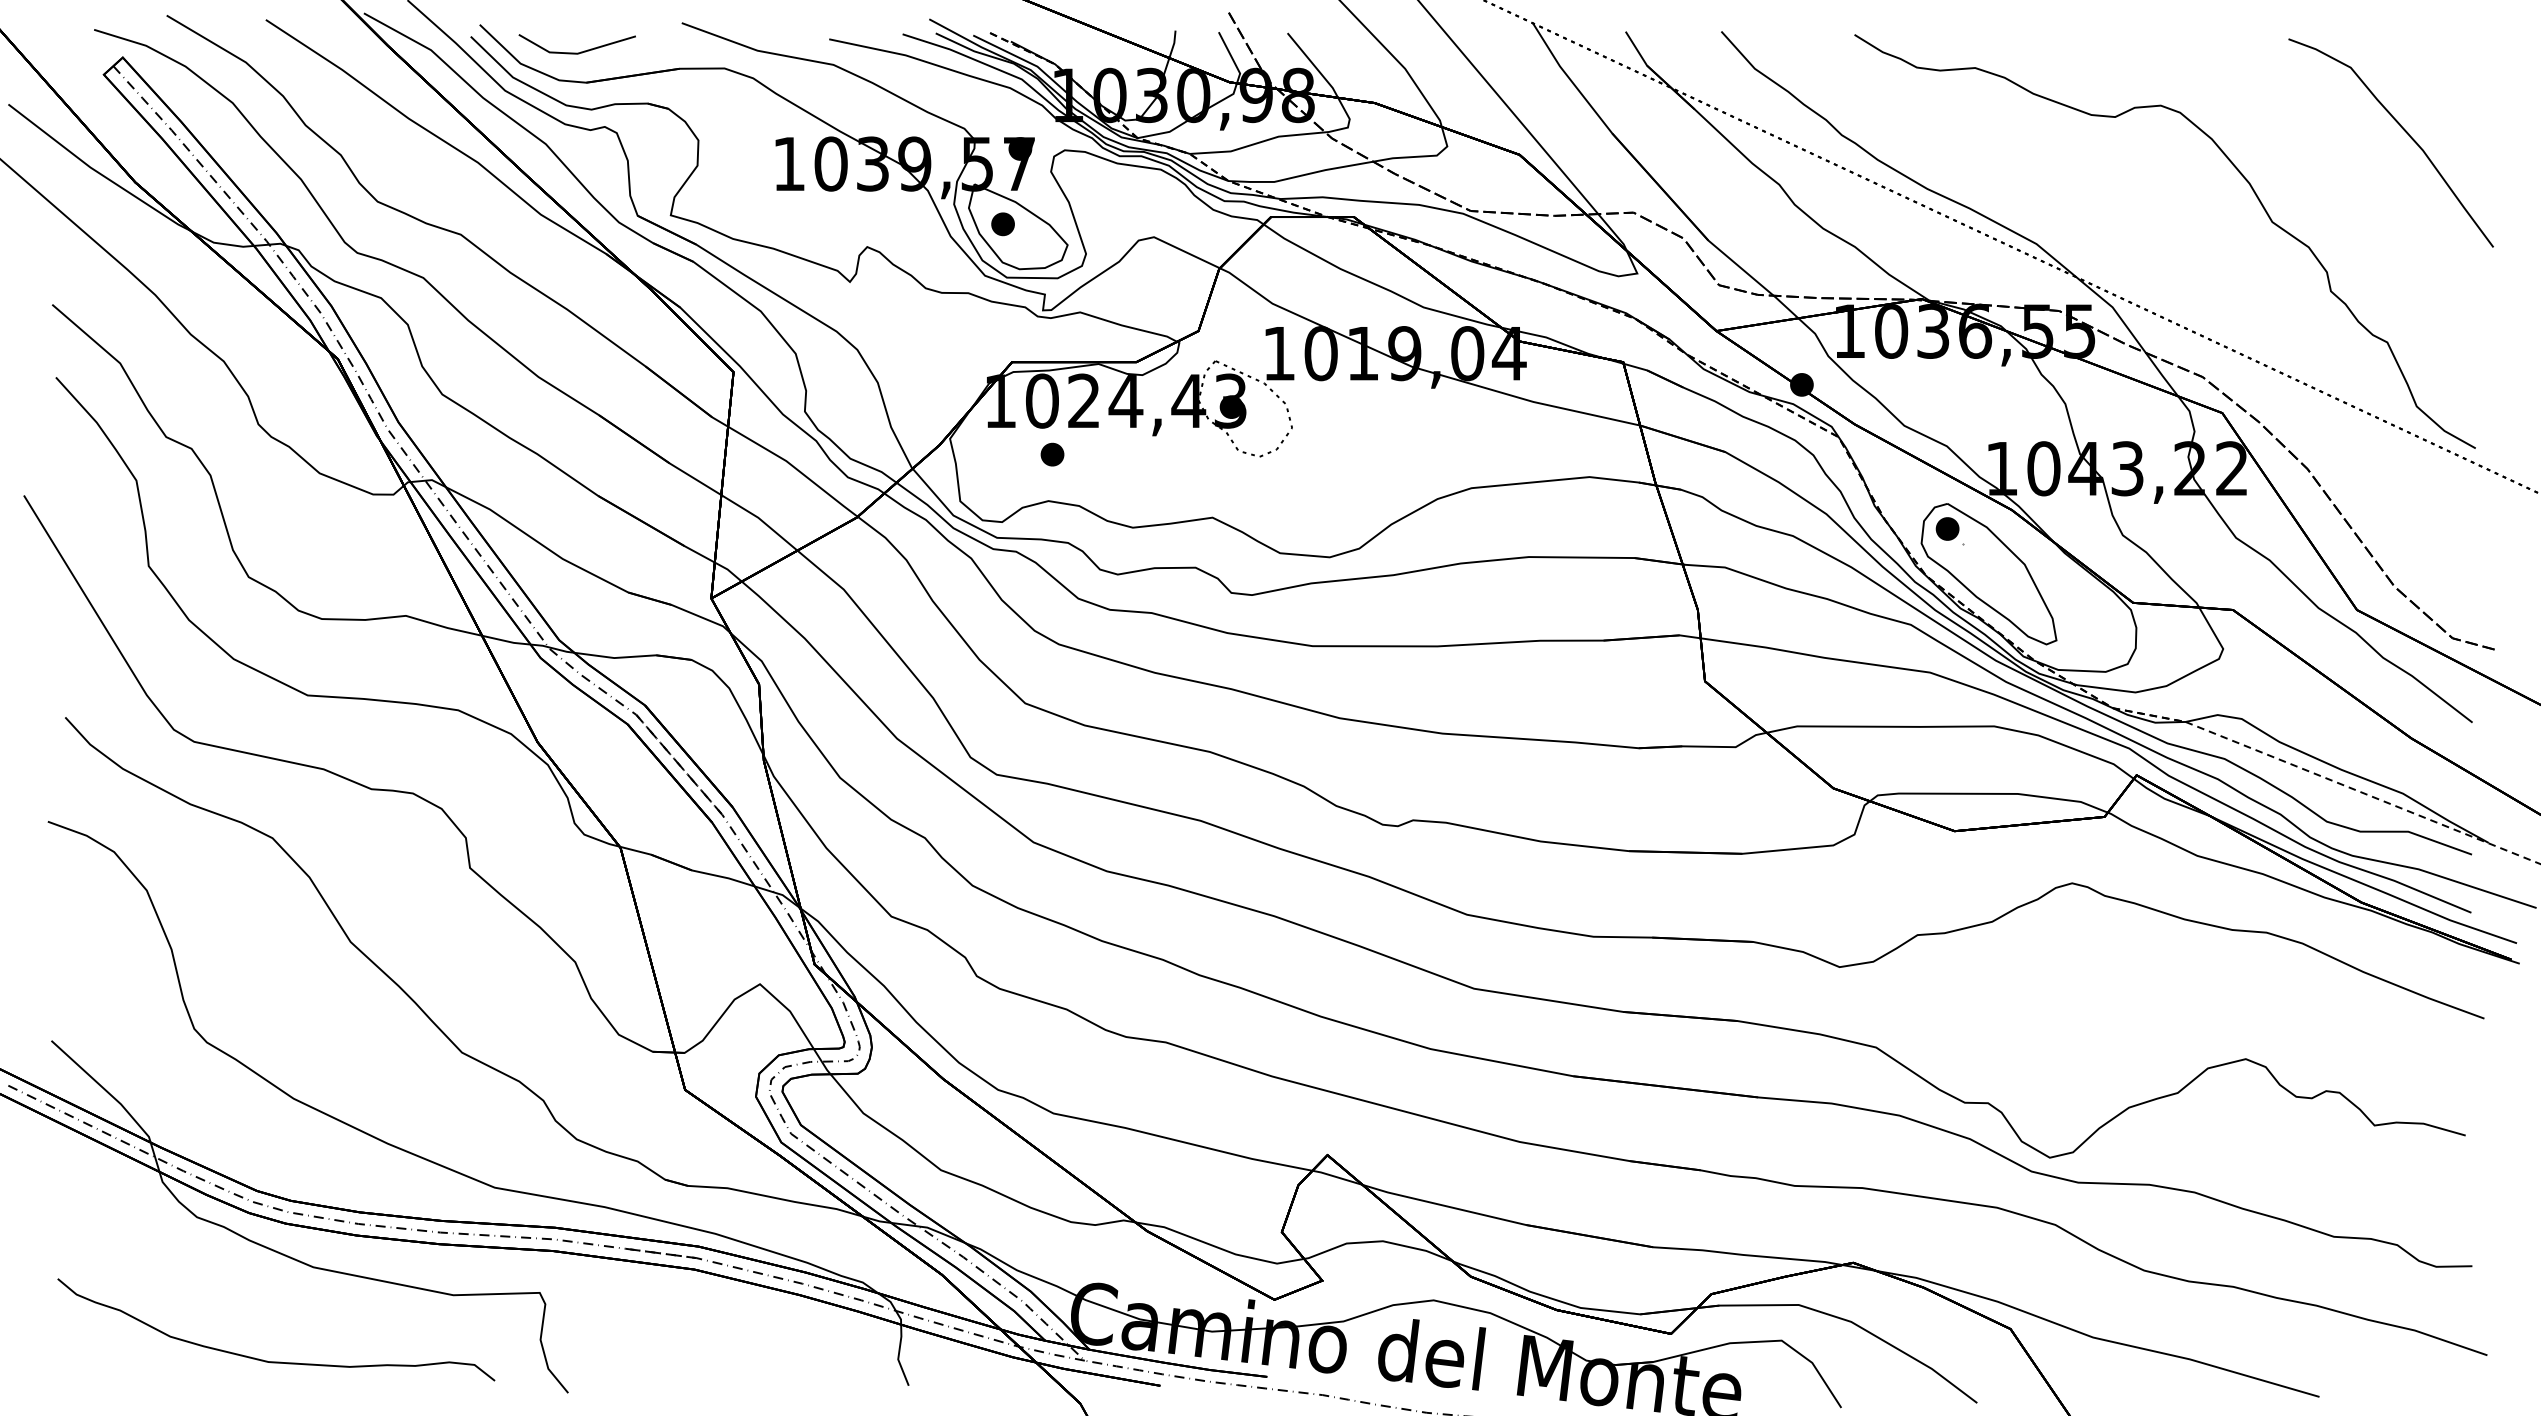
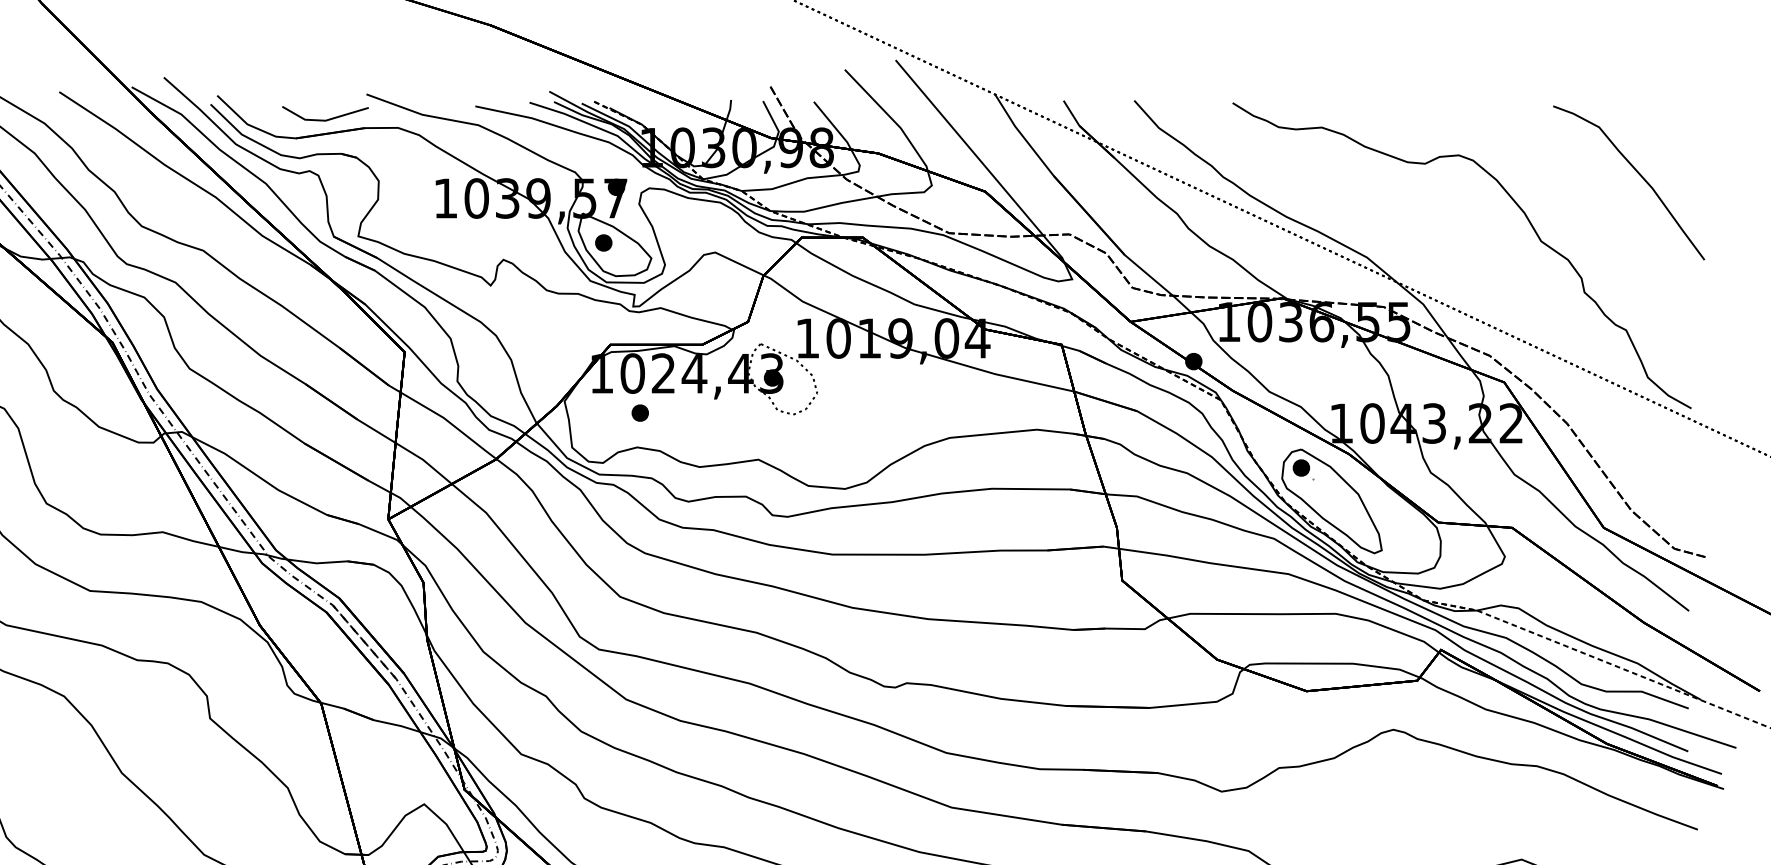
line: (576, 52) -> (324, 119), moved

